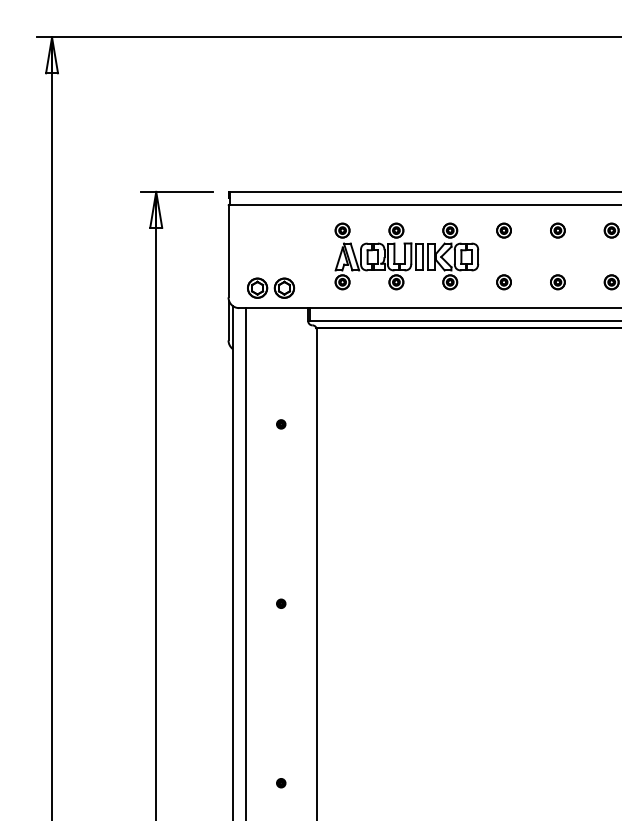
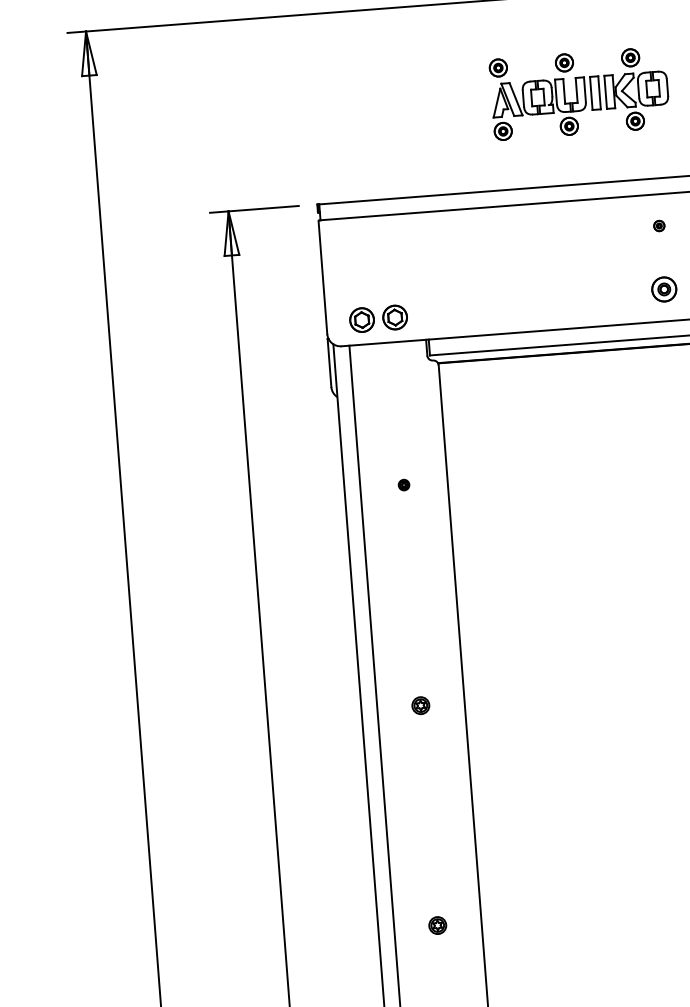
part: (503, 230) -> (658, 225), size x0.6
part: (406, 256) -> (579, 93), moved
part: (503, 282) -> (663, 289), size x1.4
part: (281, 603) -> (421, 705), size x1.6
part: (281, 783) -> (438, 926), size x1.6

